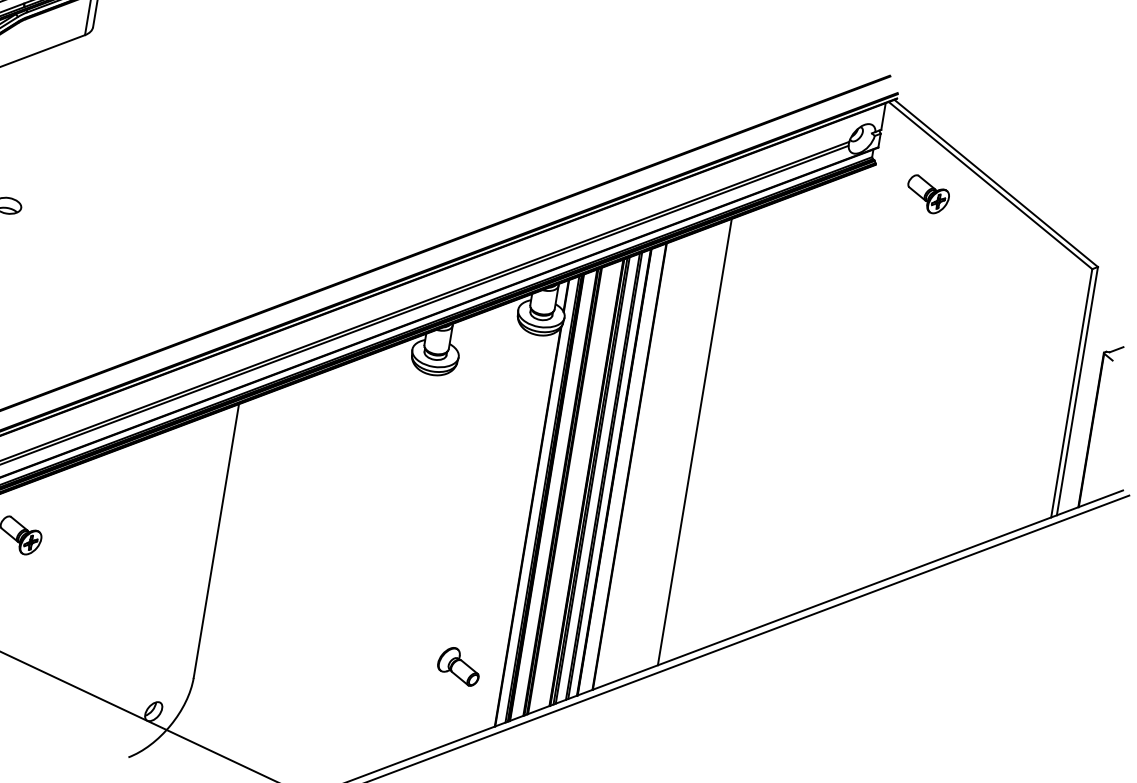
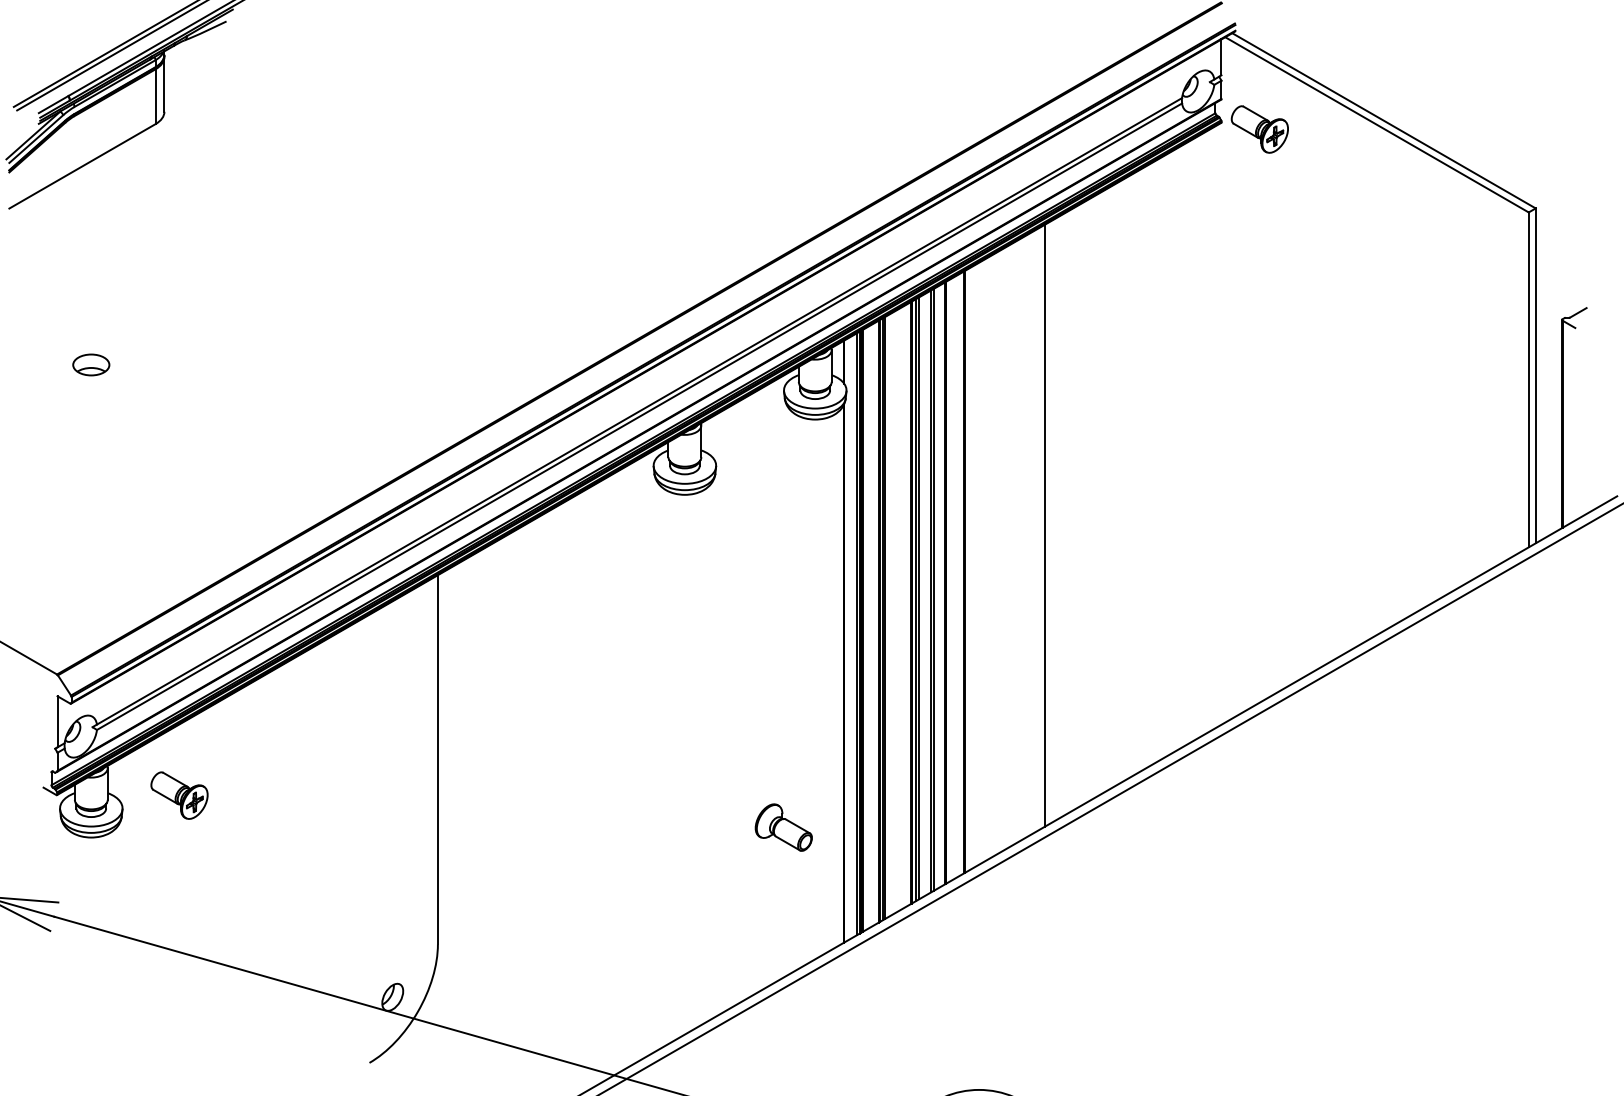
part: (927, 194) -> (1259, 129), moved
part: (458, 666) -> (783, 827), moved

